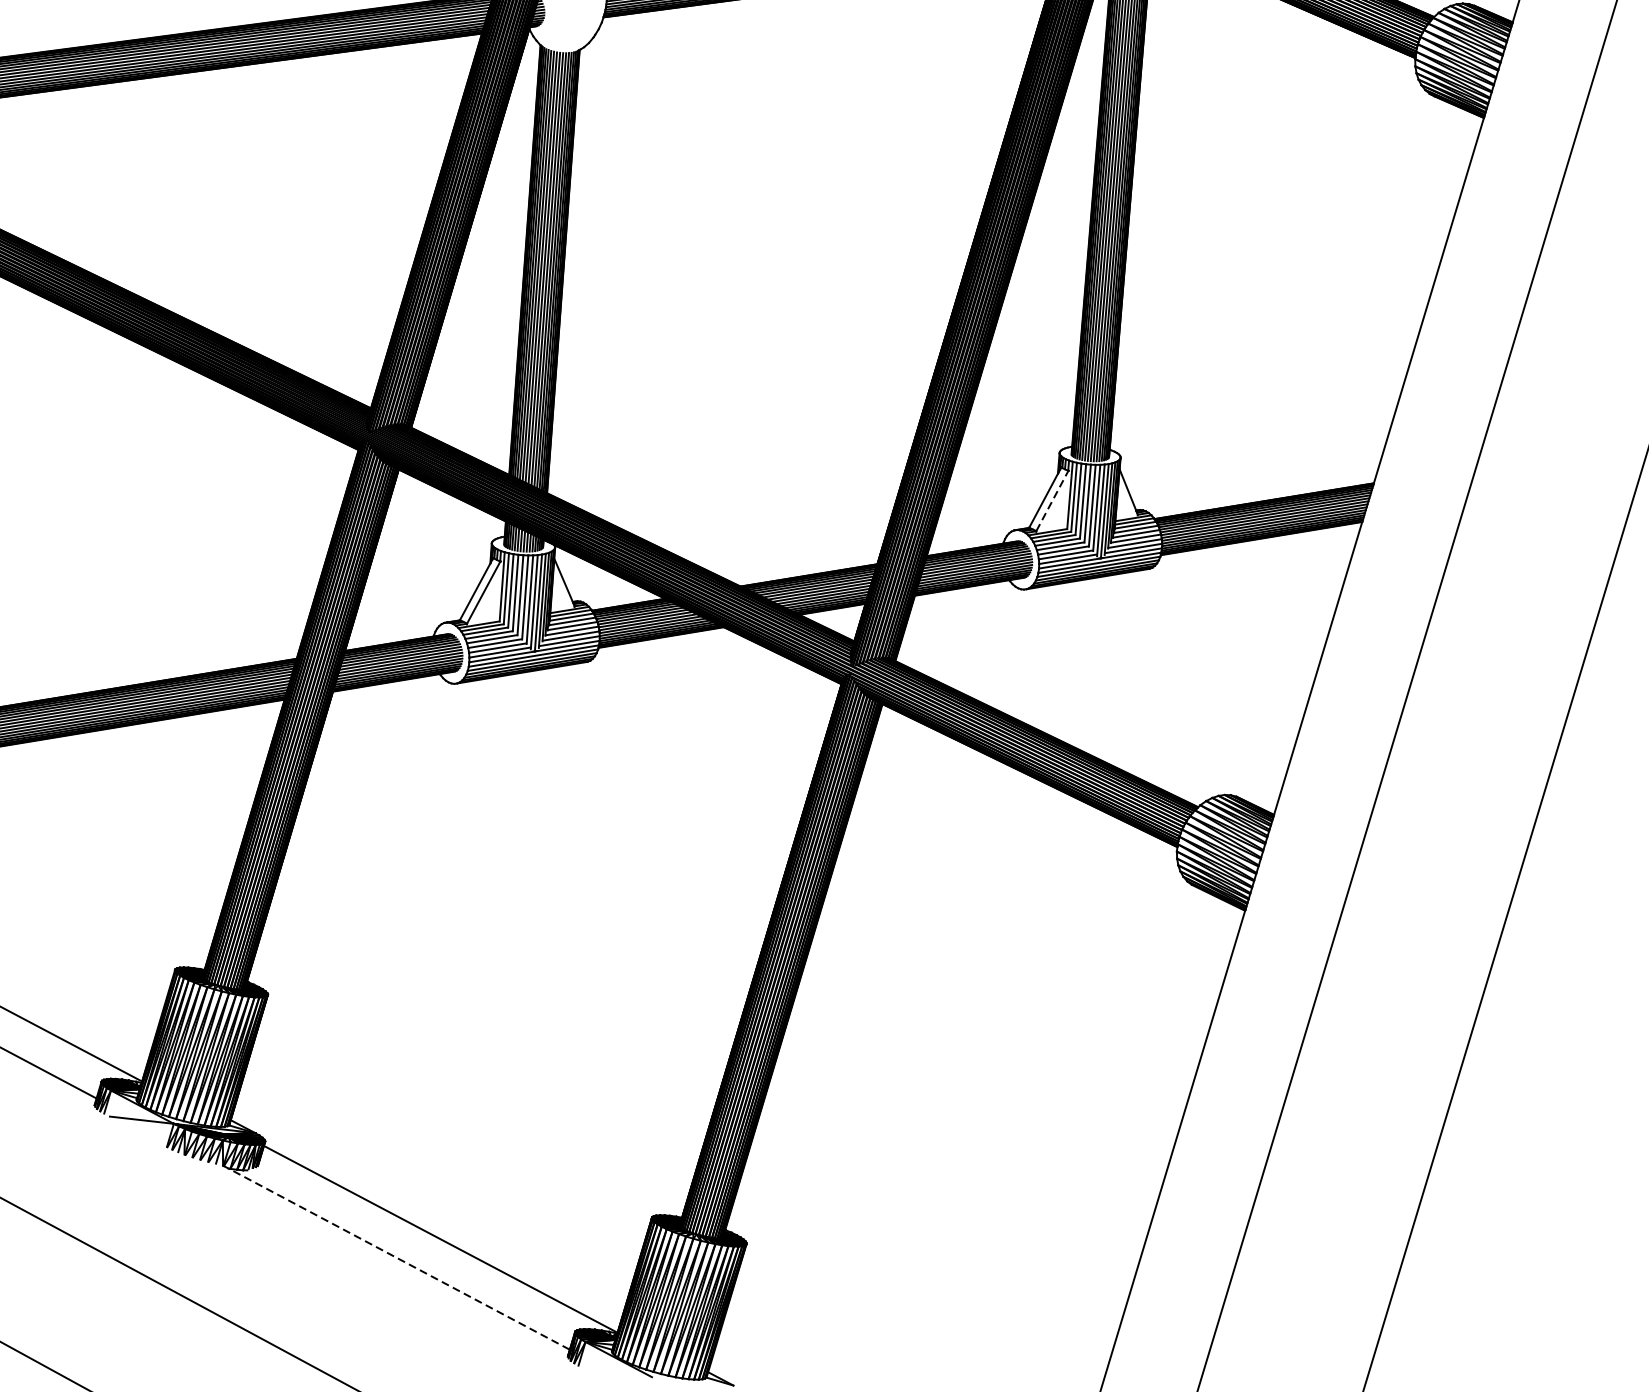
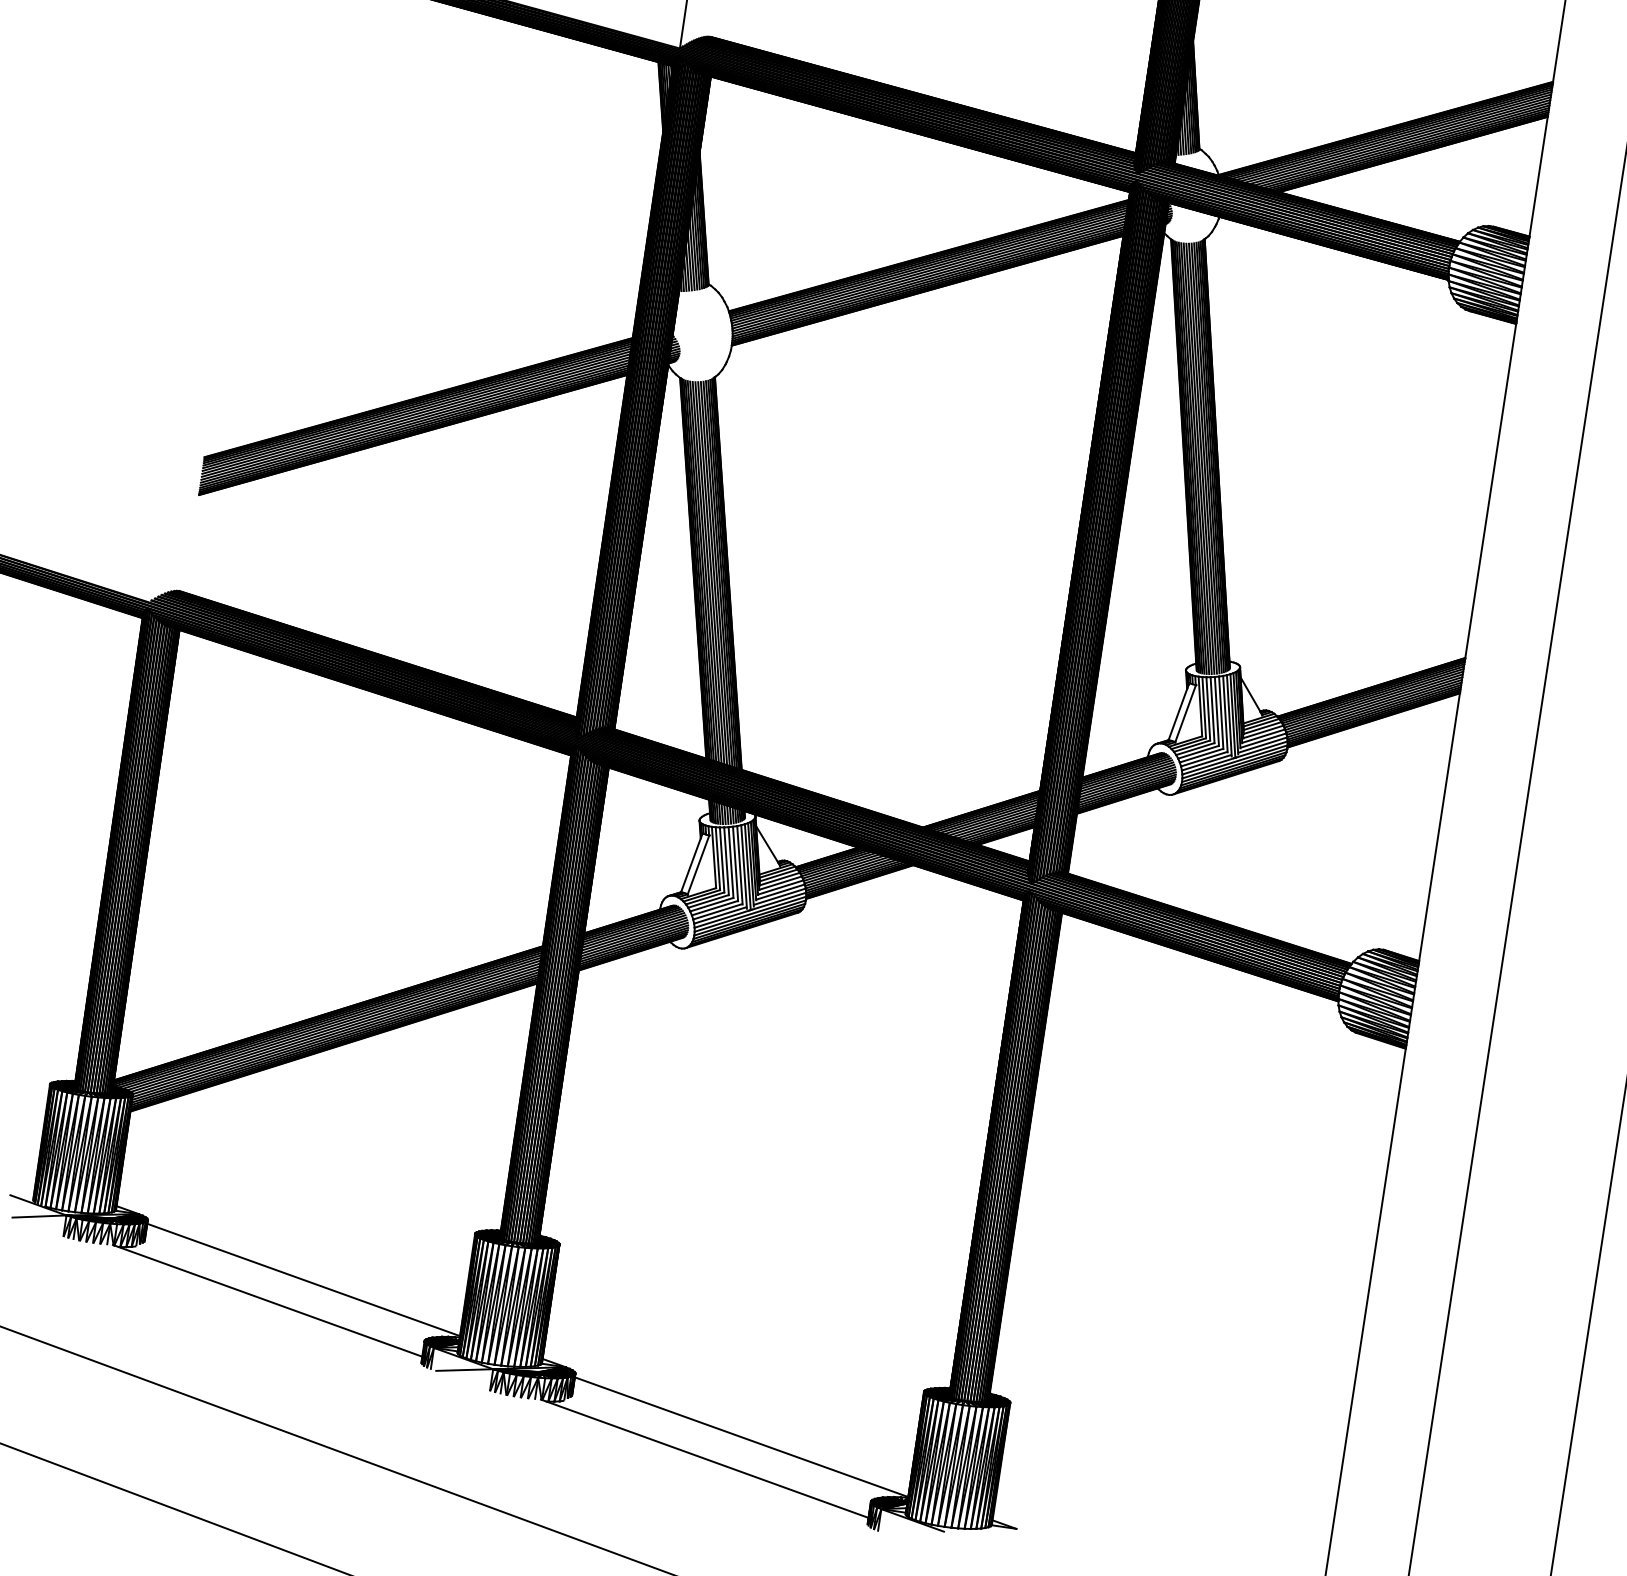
line: (1052, 500) -> (1185, 713), dashed -> solid
line: (397, 1257) -> (705, 1458), dashed -> solid

